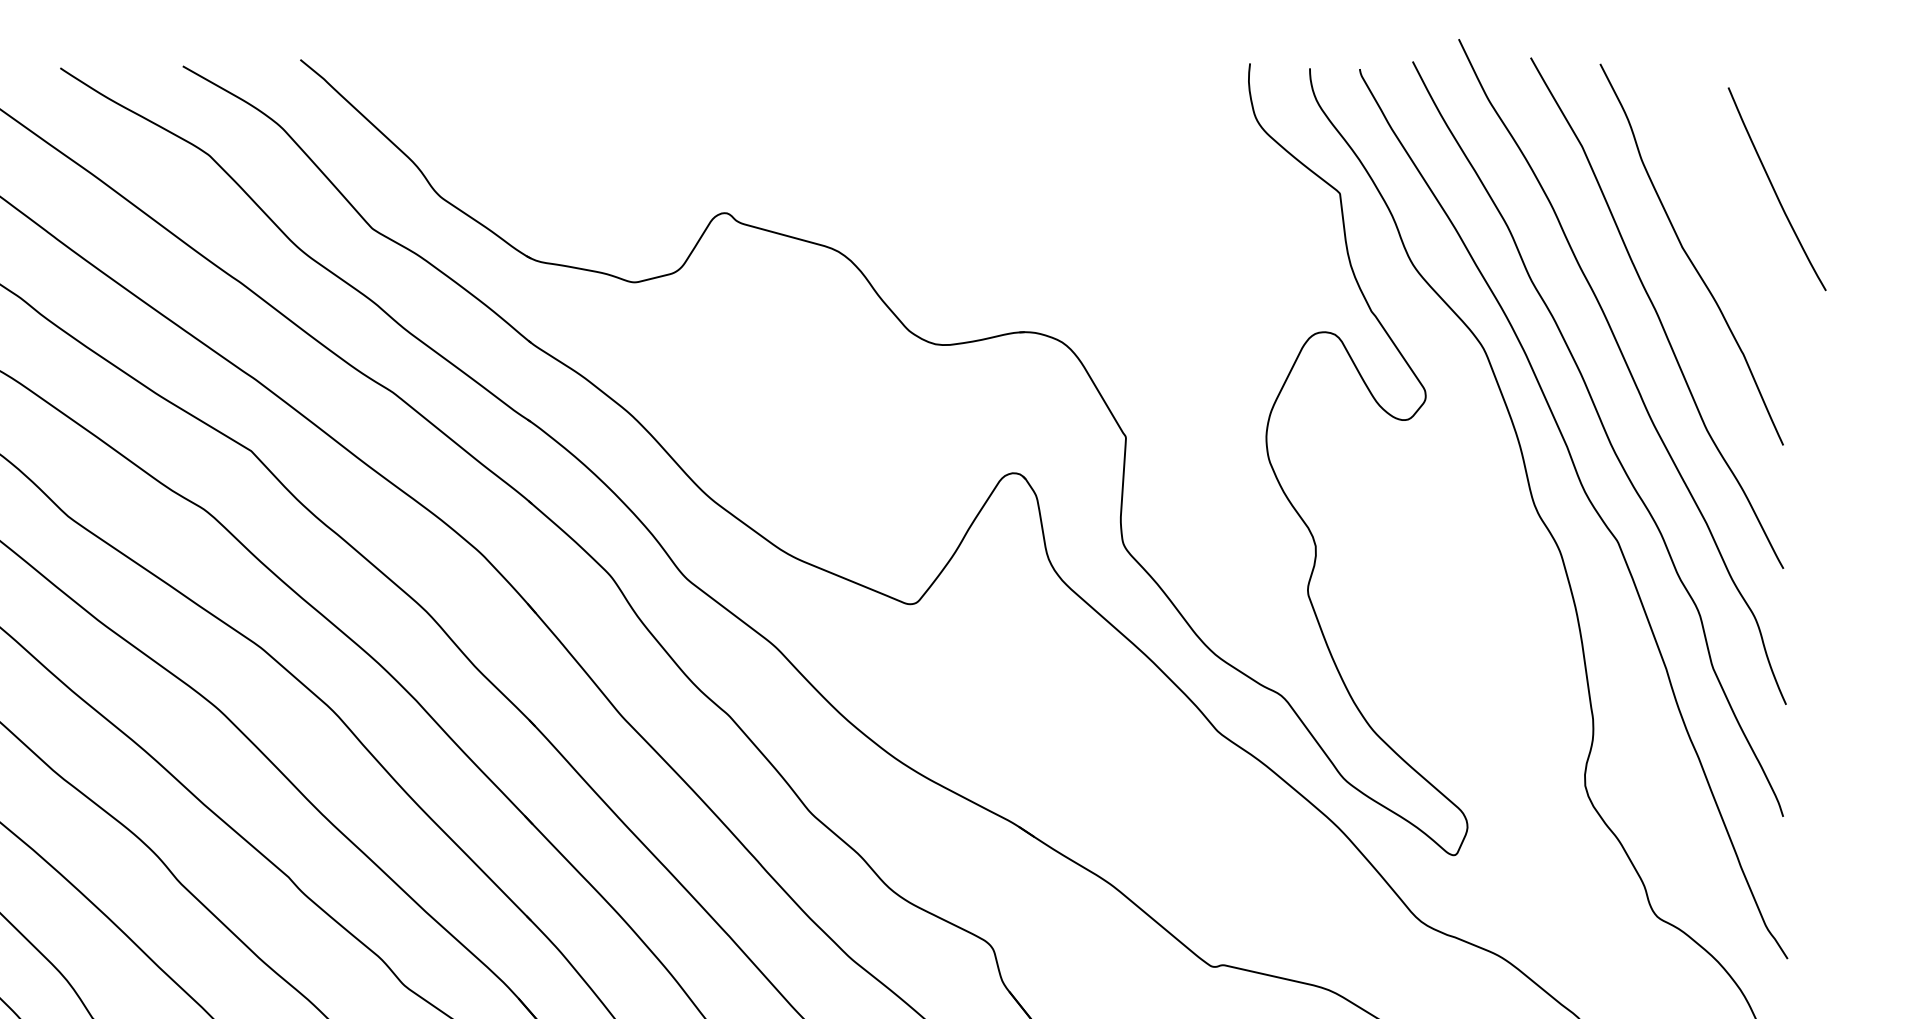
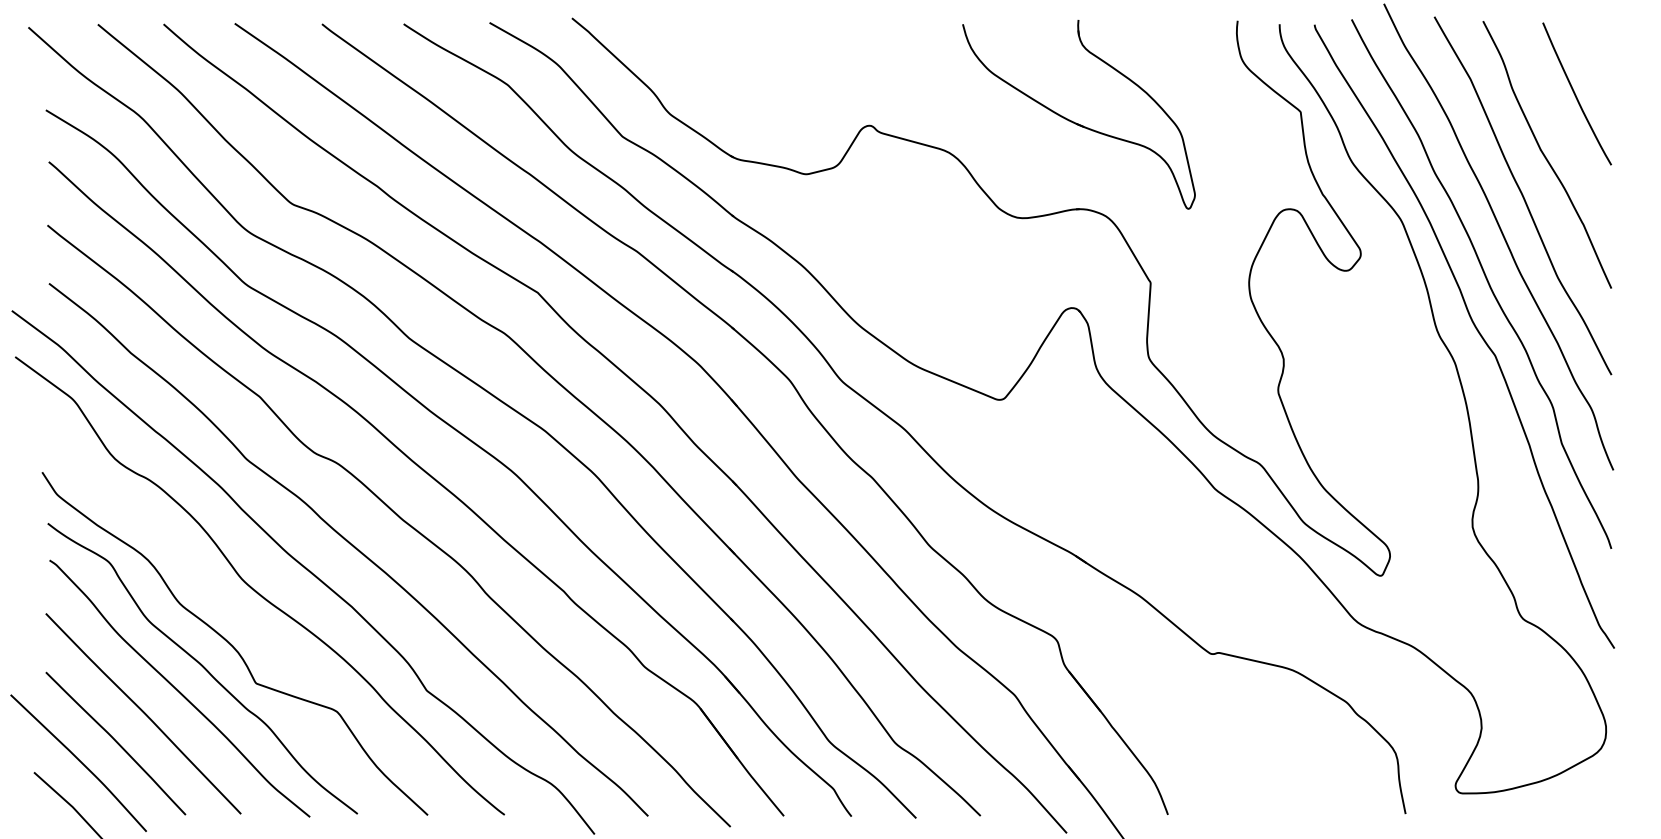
curve: (1774, 188) -> (1575, 93), moved
part: (1017, 207) -> (1074, 121), added

